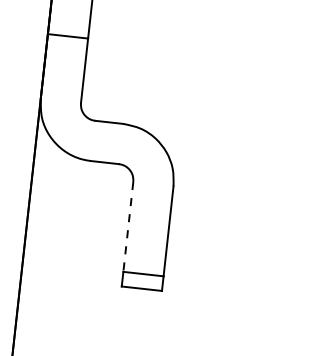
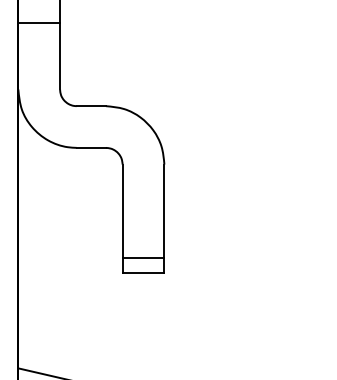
line: (128, 227) -> (122, 211), dashed -> solid

